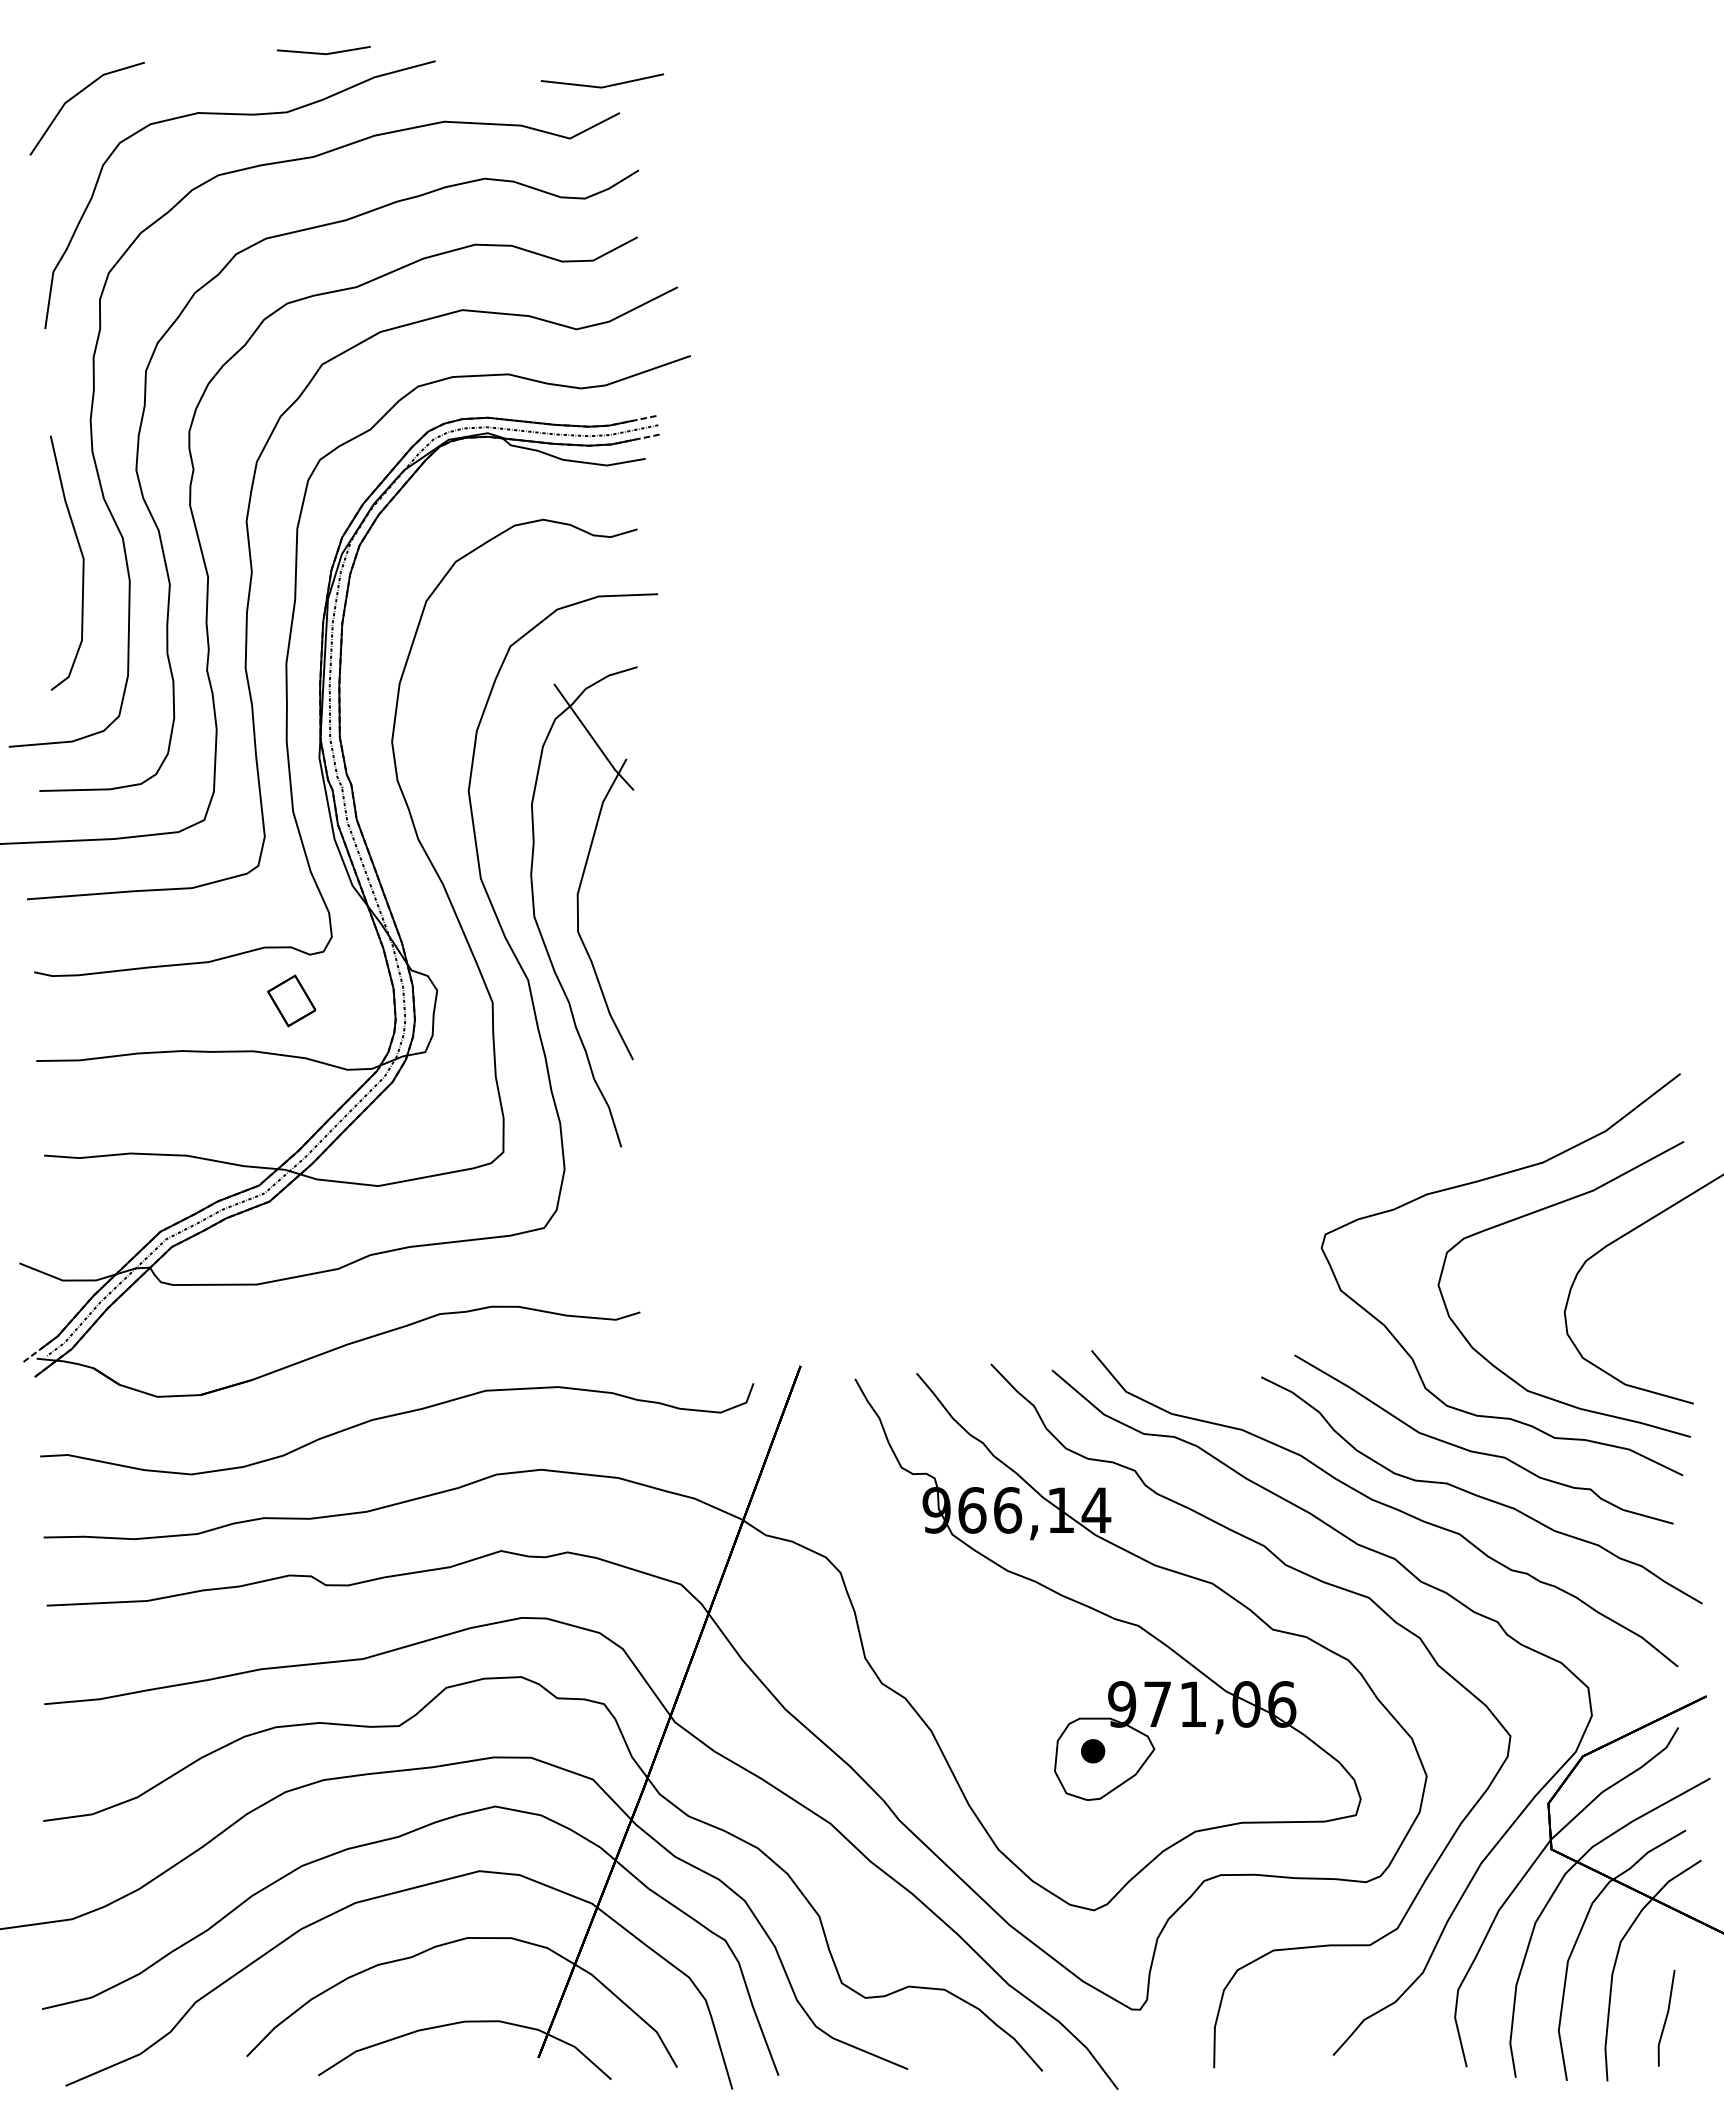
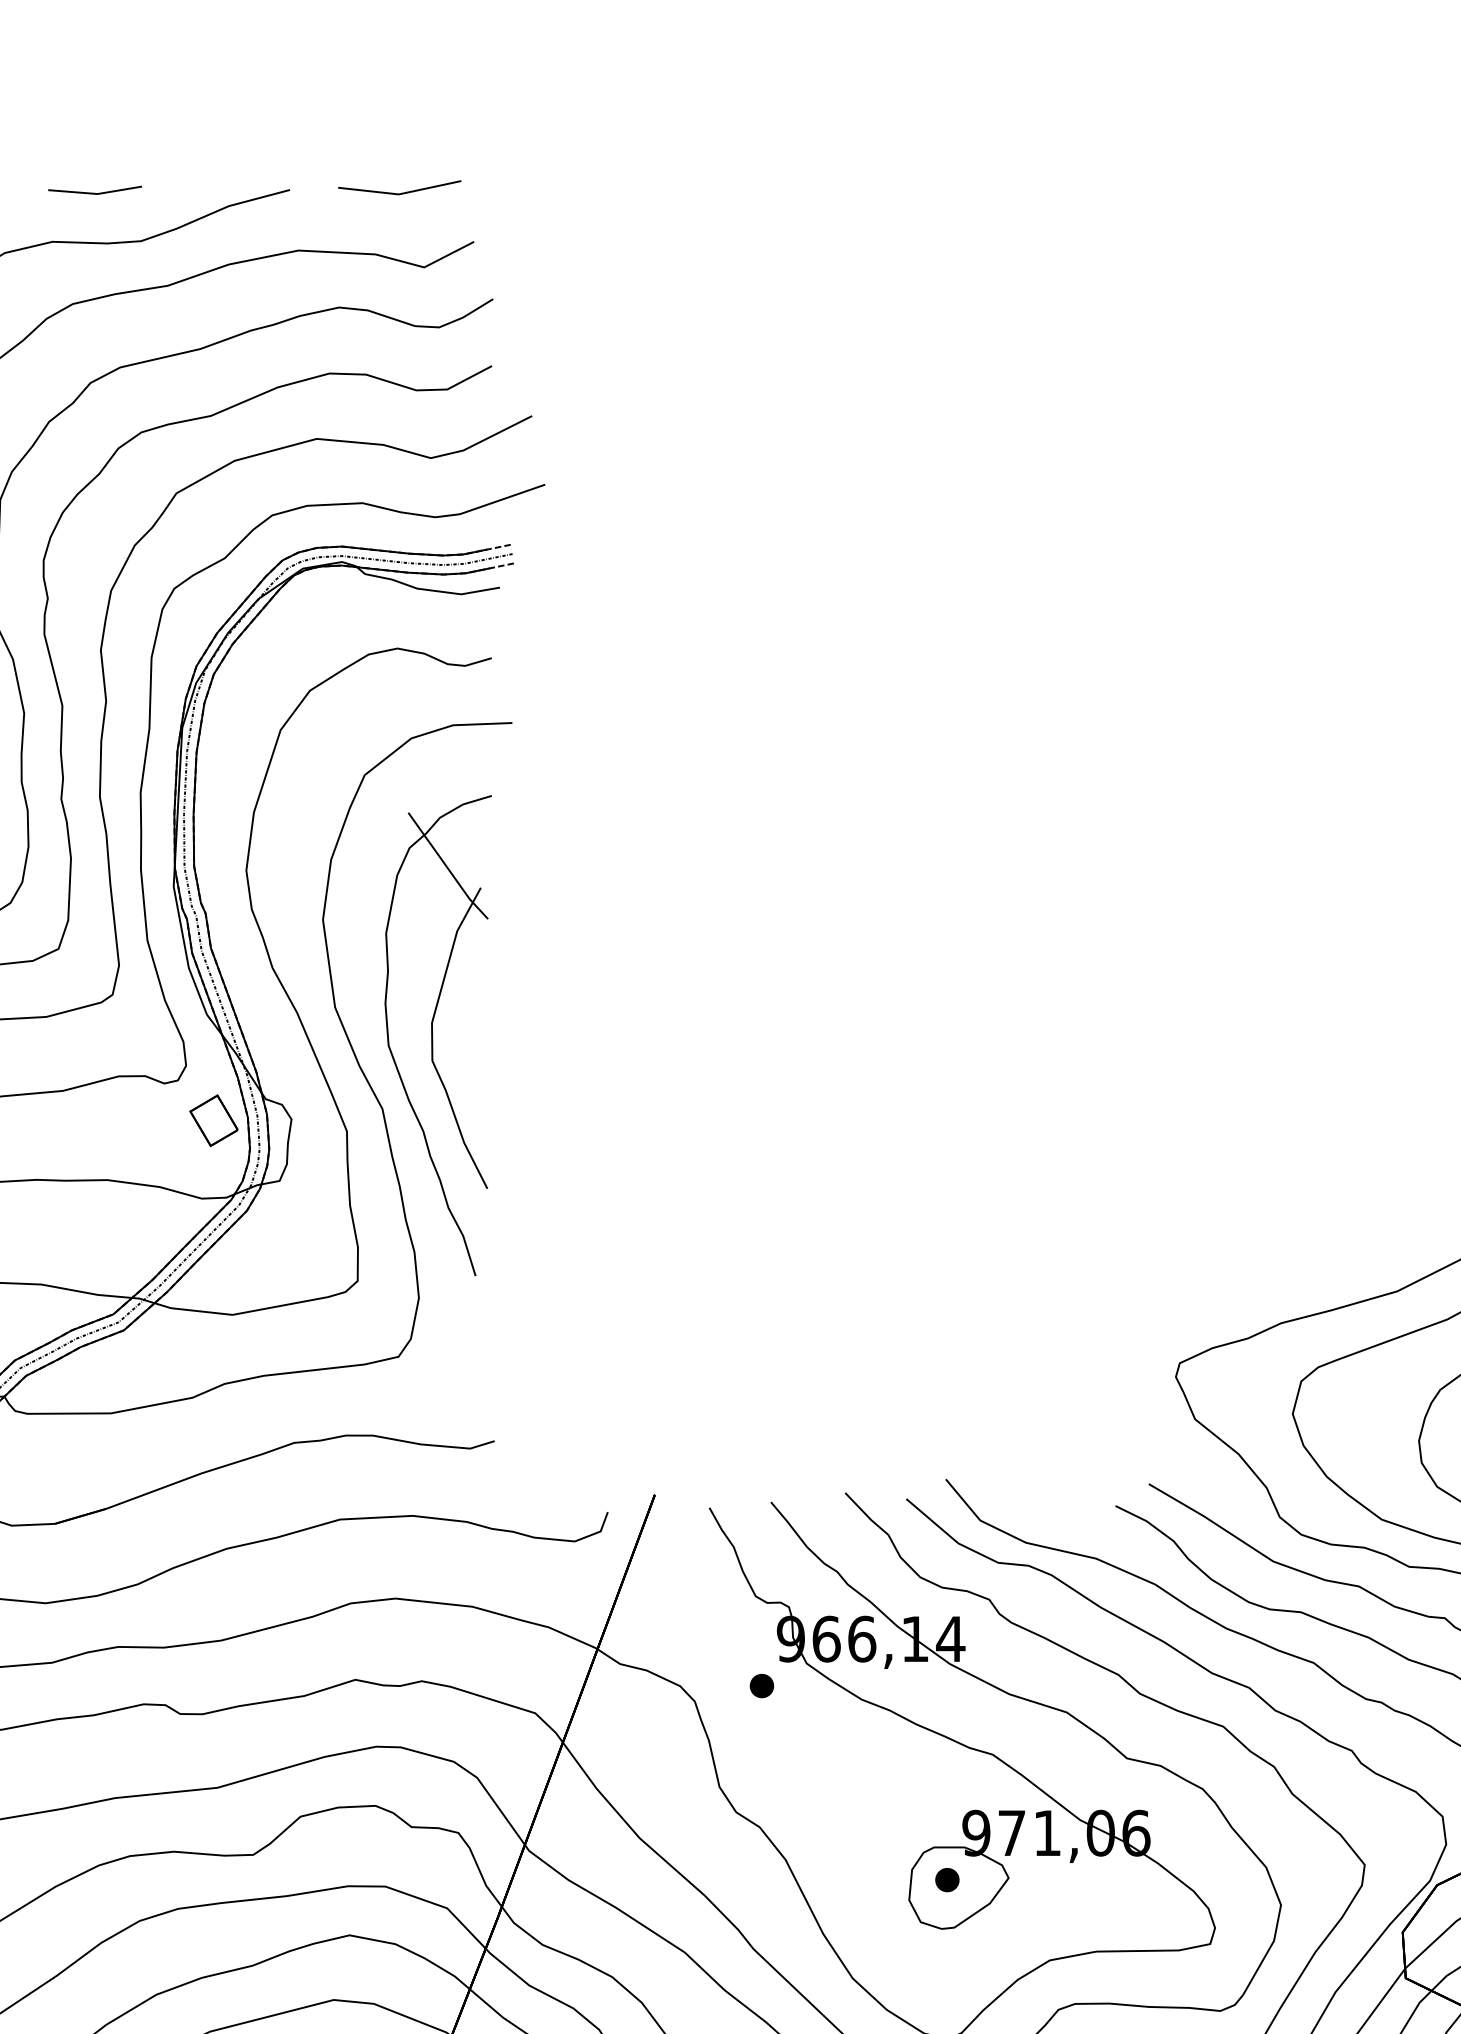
line: (323, 53) -> (94, 193), moved
line: (605, 85) -> (402, 192), moved
part: (291, 1000) -> (213, 1120), moved
part: (907, 1557) -> (761, 1686), added

